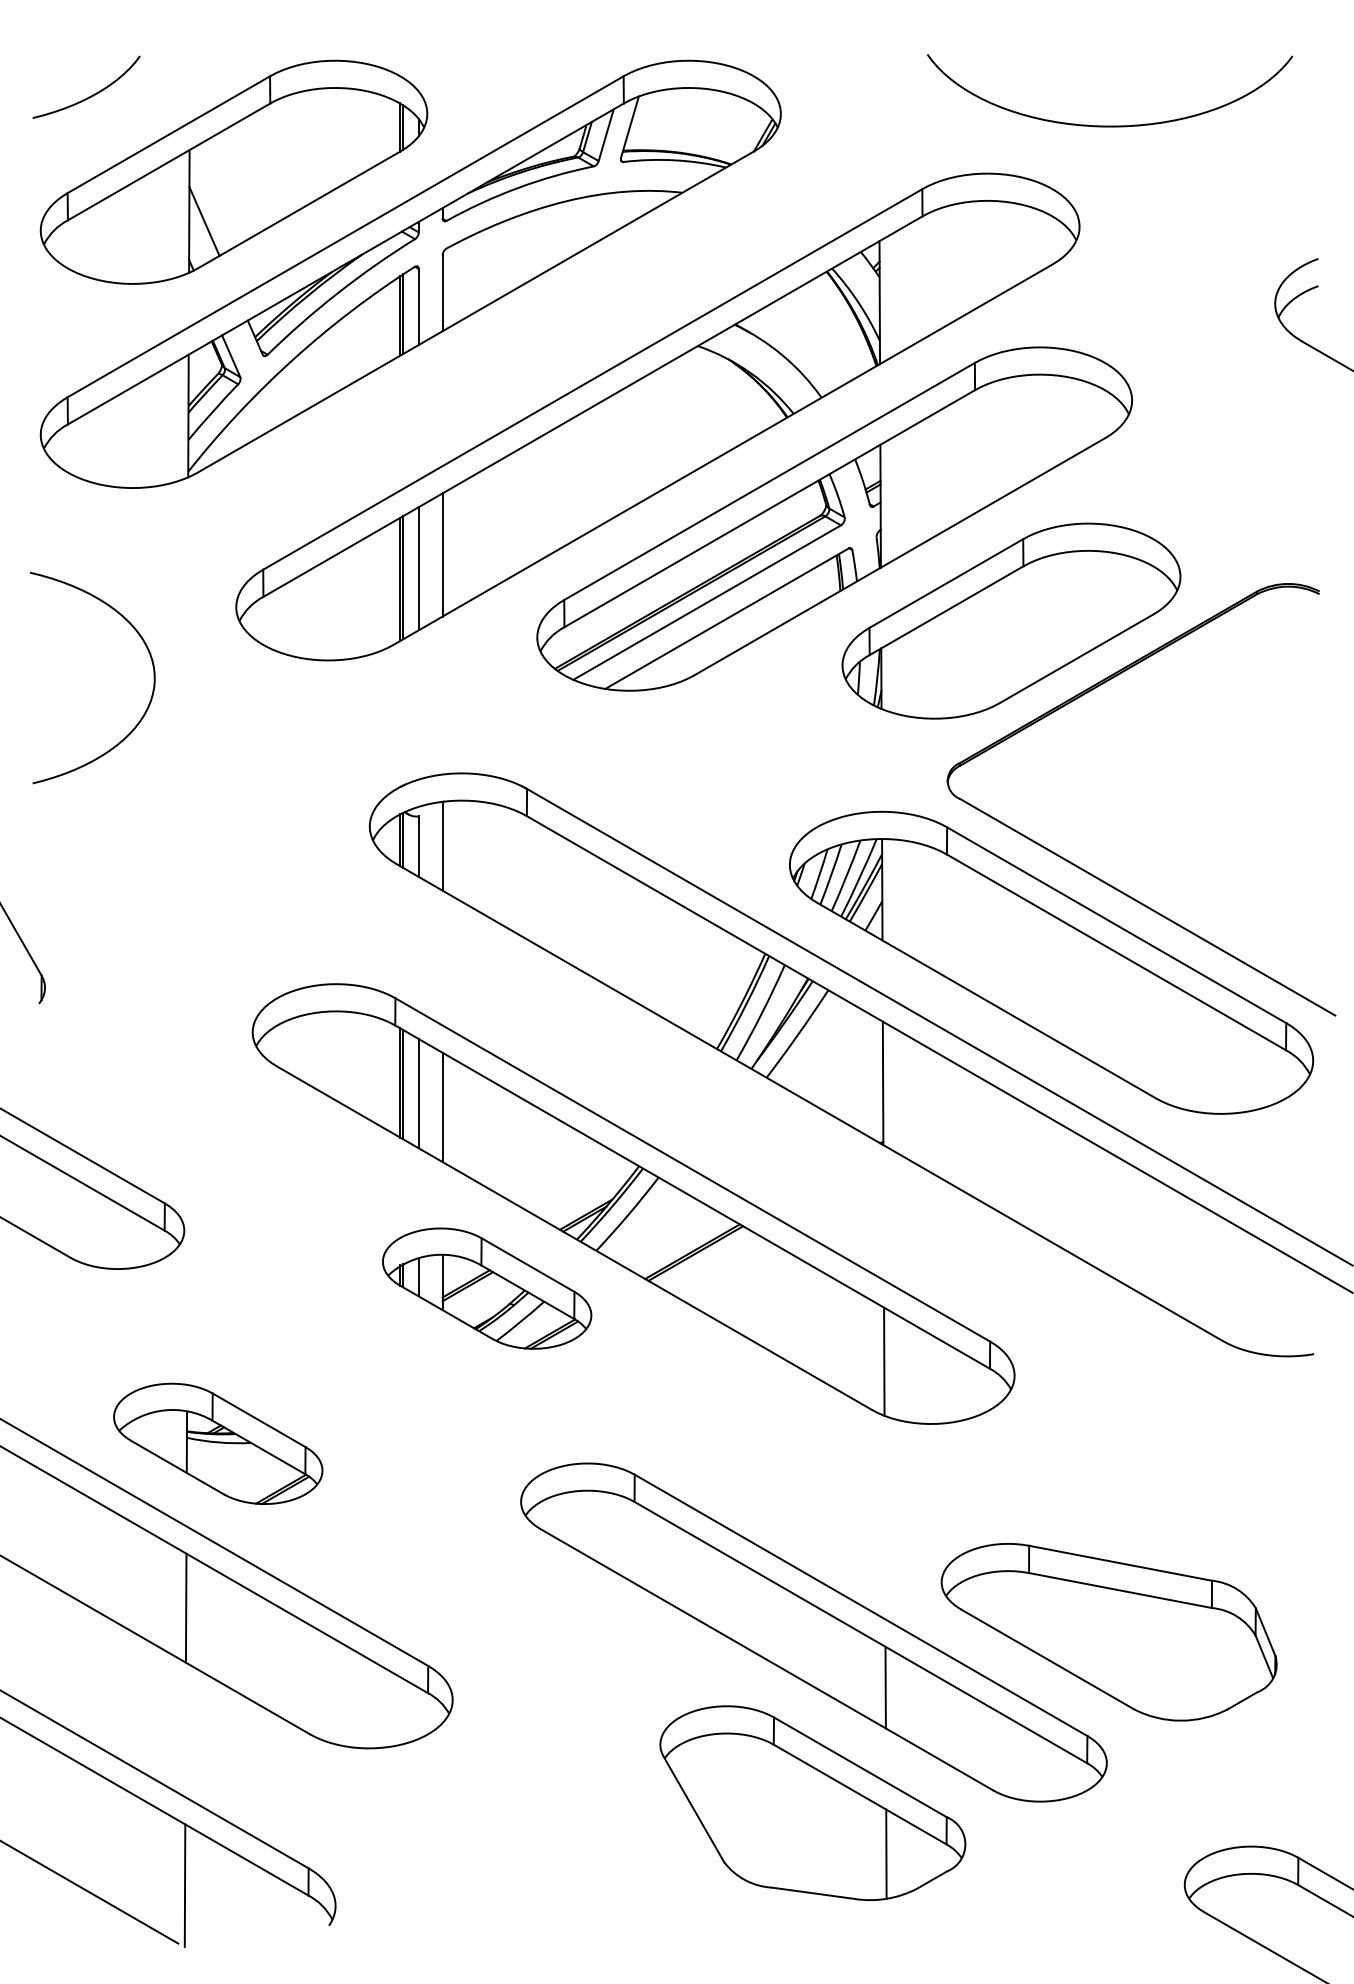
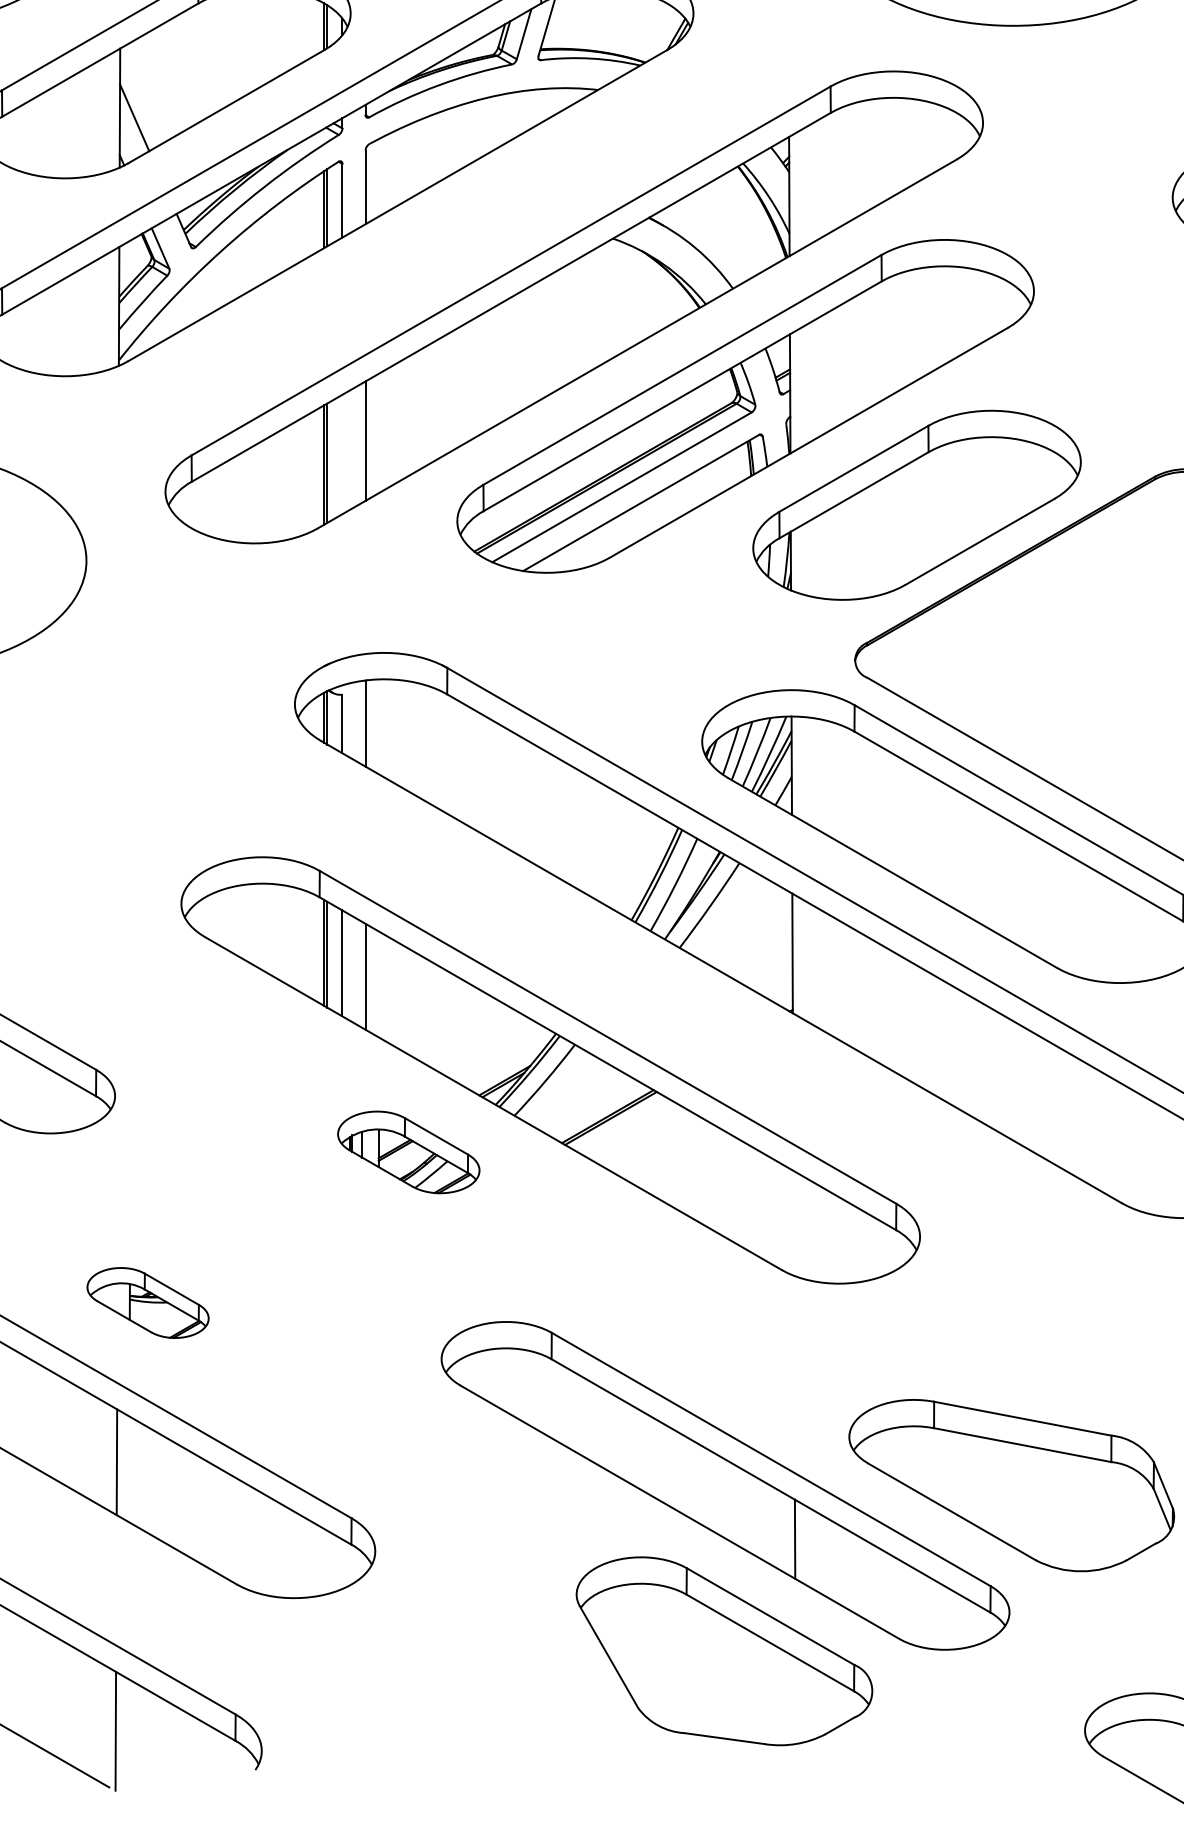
line: (418, 568) -> (342, 454), removed
part: (487, 1288) -> (409, 1152), size x0.7
line: (884, 1361) -> (793, 1223), removed
part: (218, 1443) -> (148, 1302), size x0.6
line: (886, 1853) -> (795, 1700), removed

